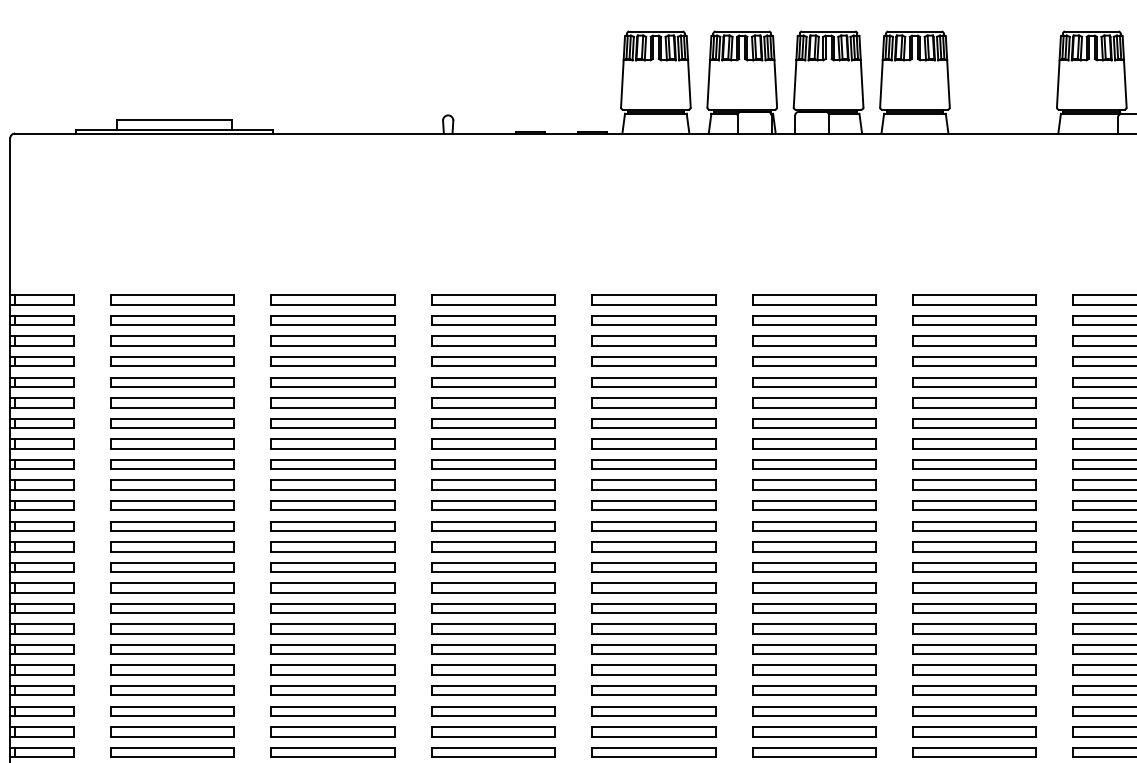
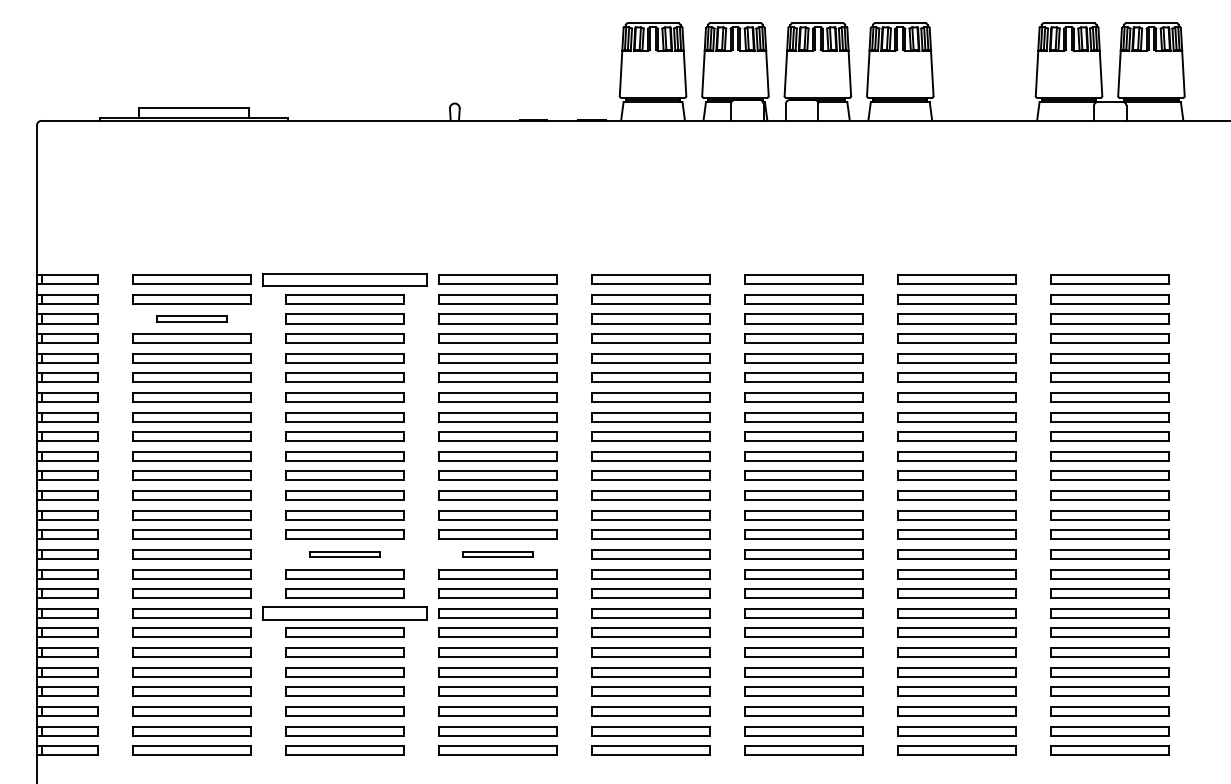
part: (332, 299) -> (344, 279), size x1.4
part: (172, 340) -> (191, 318), size x0.6
part: (332, 587) -> (344, 554), size x0.6
part: (492, 587) -> (497, 554), size x0.6
part: (332, 649) -> (344, 613), size x1.4

